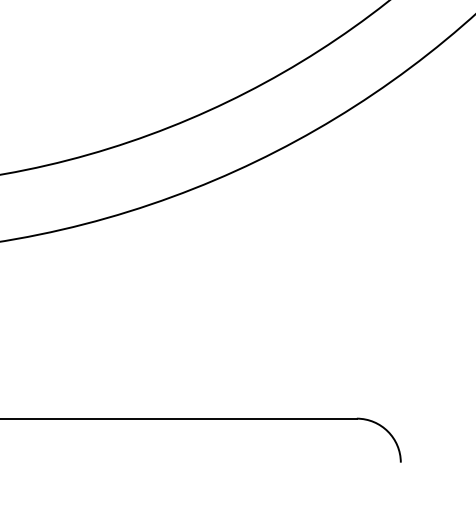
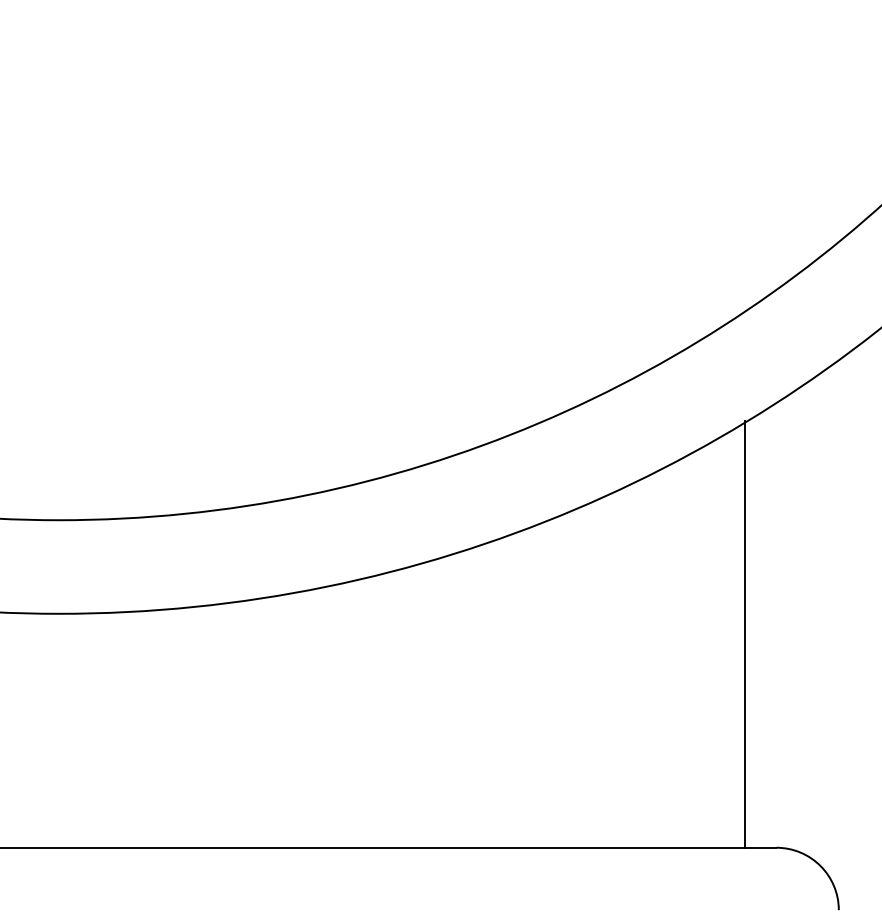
line: (335, 268) -> (745, 634), added

